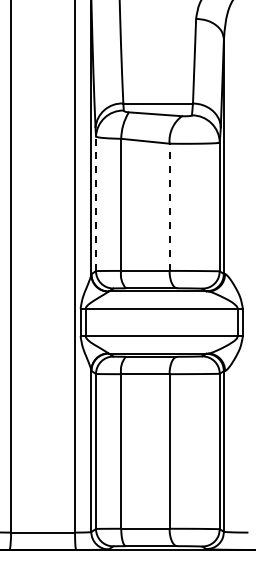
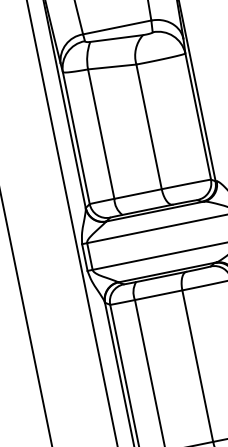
line: (96, 203) -> (76, 137), dashed -> solid
line: (169, 207) -> (149, 127), dashed -> solid

